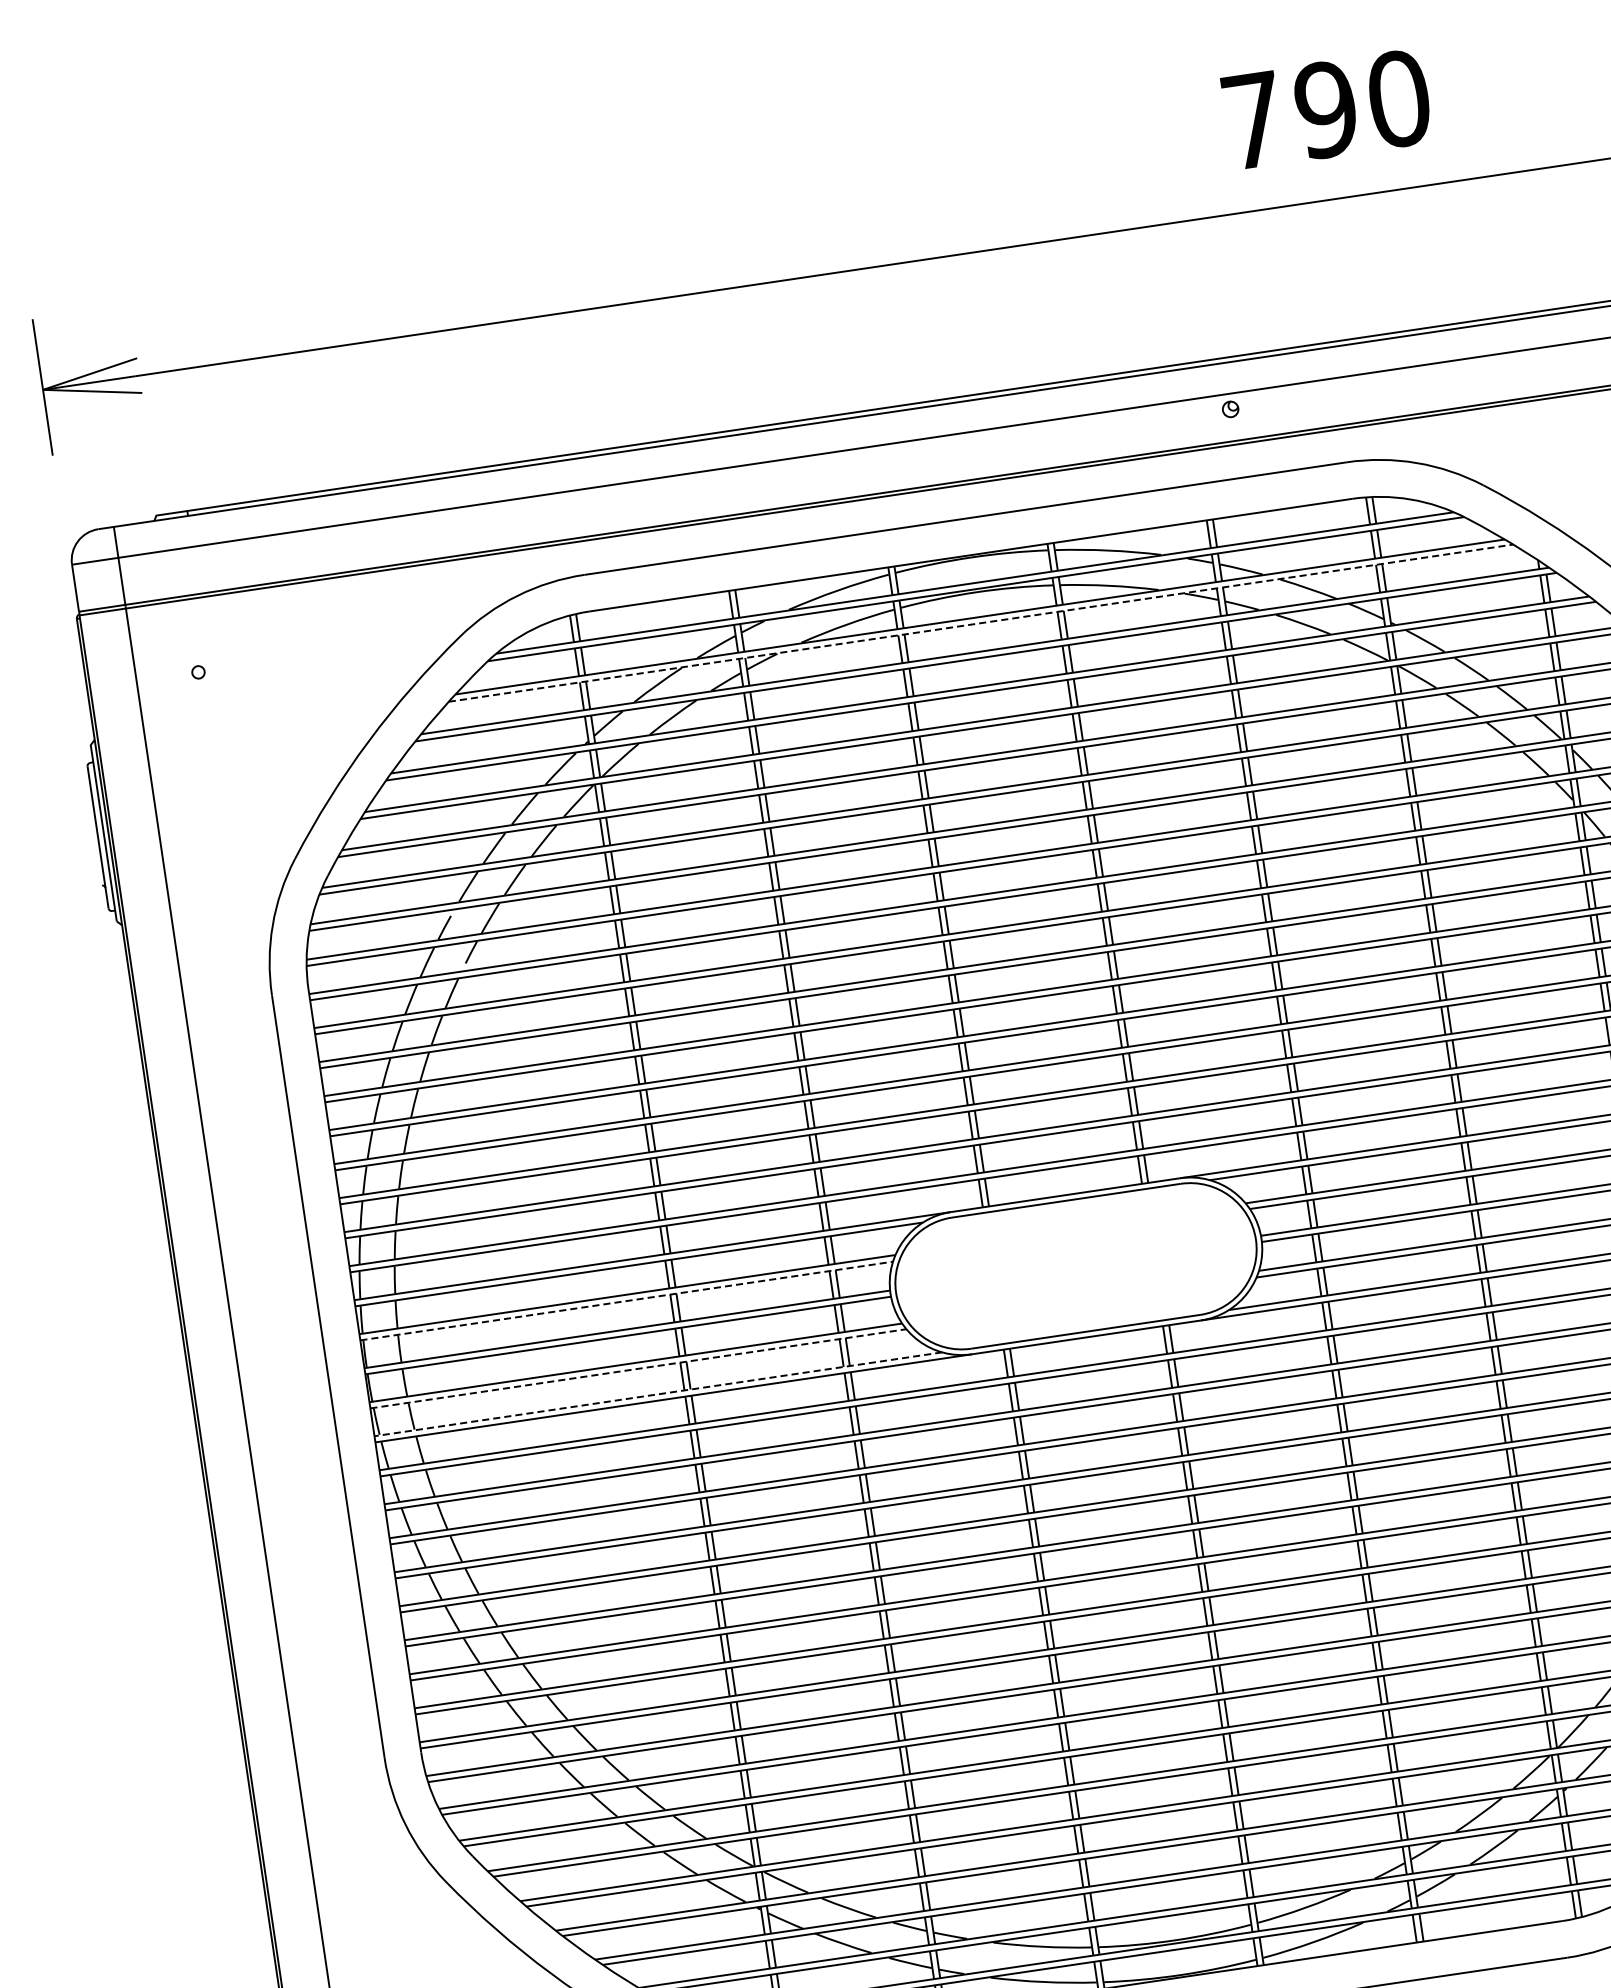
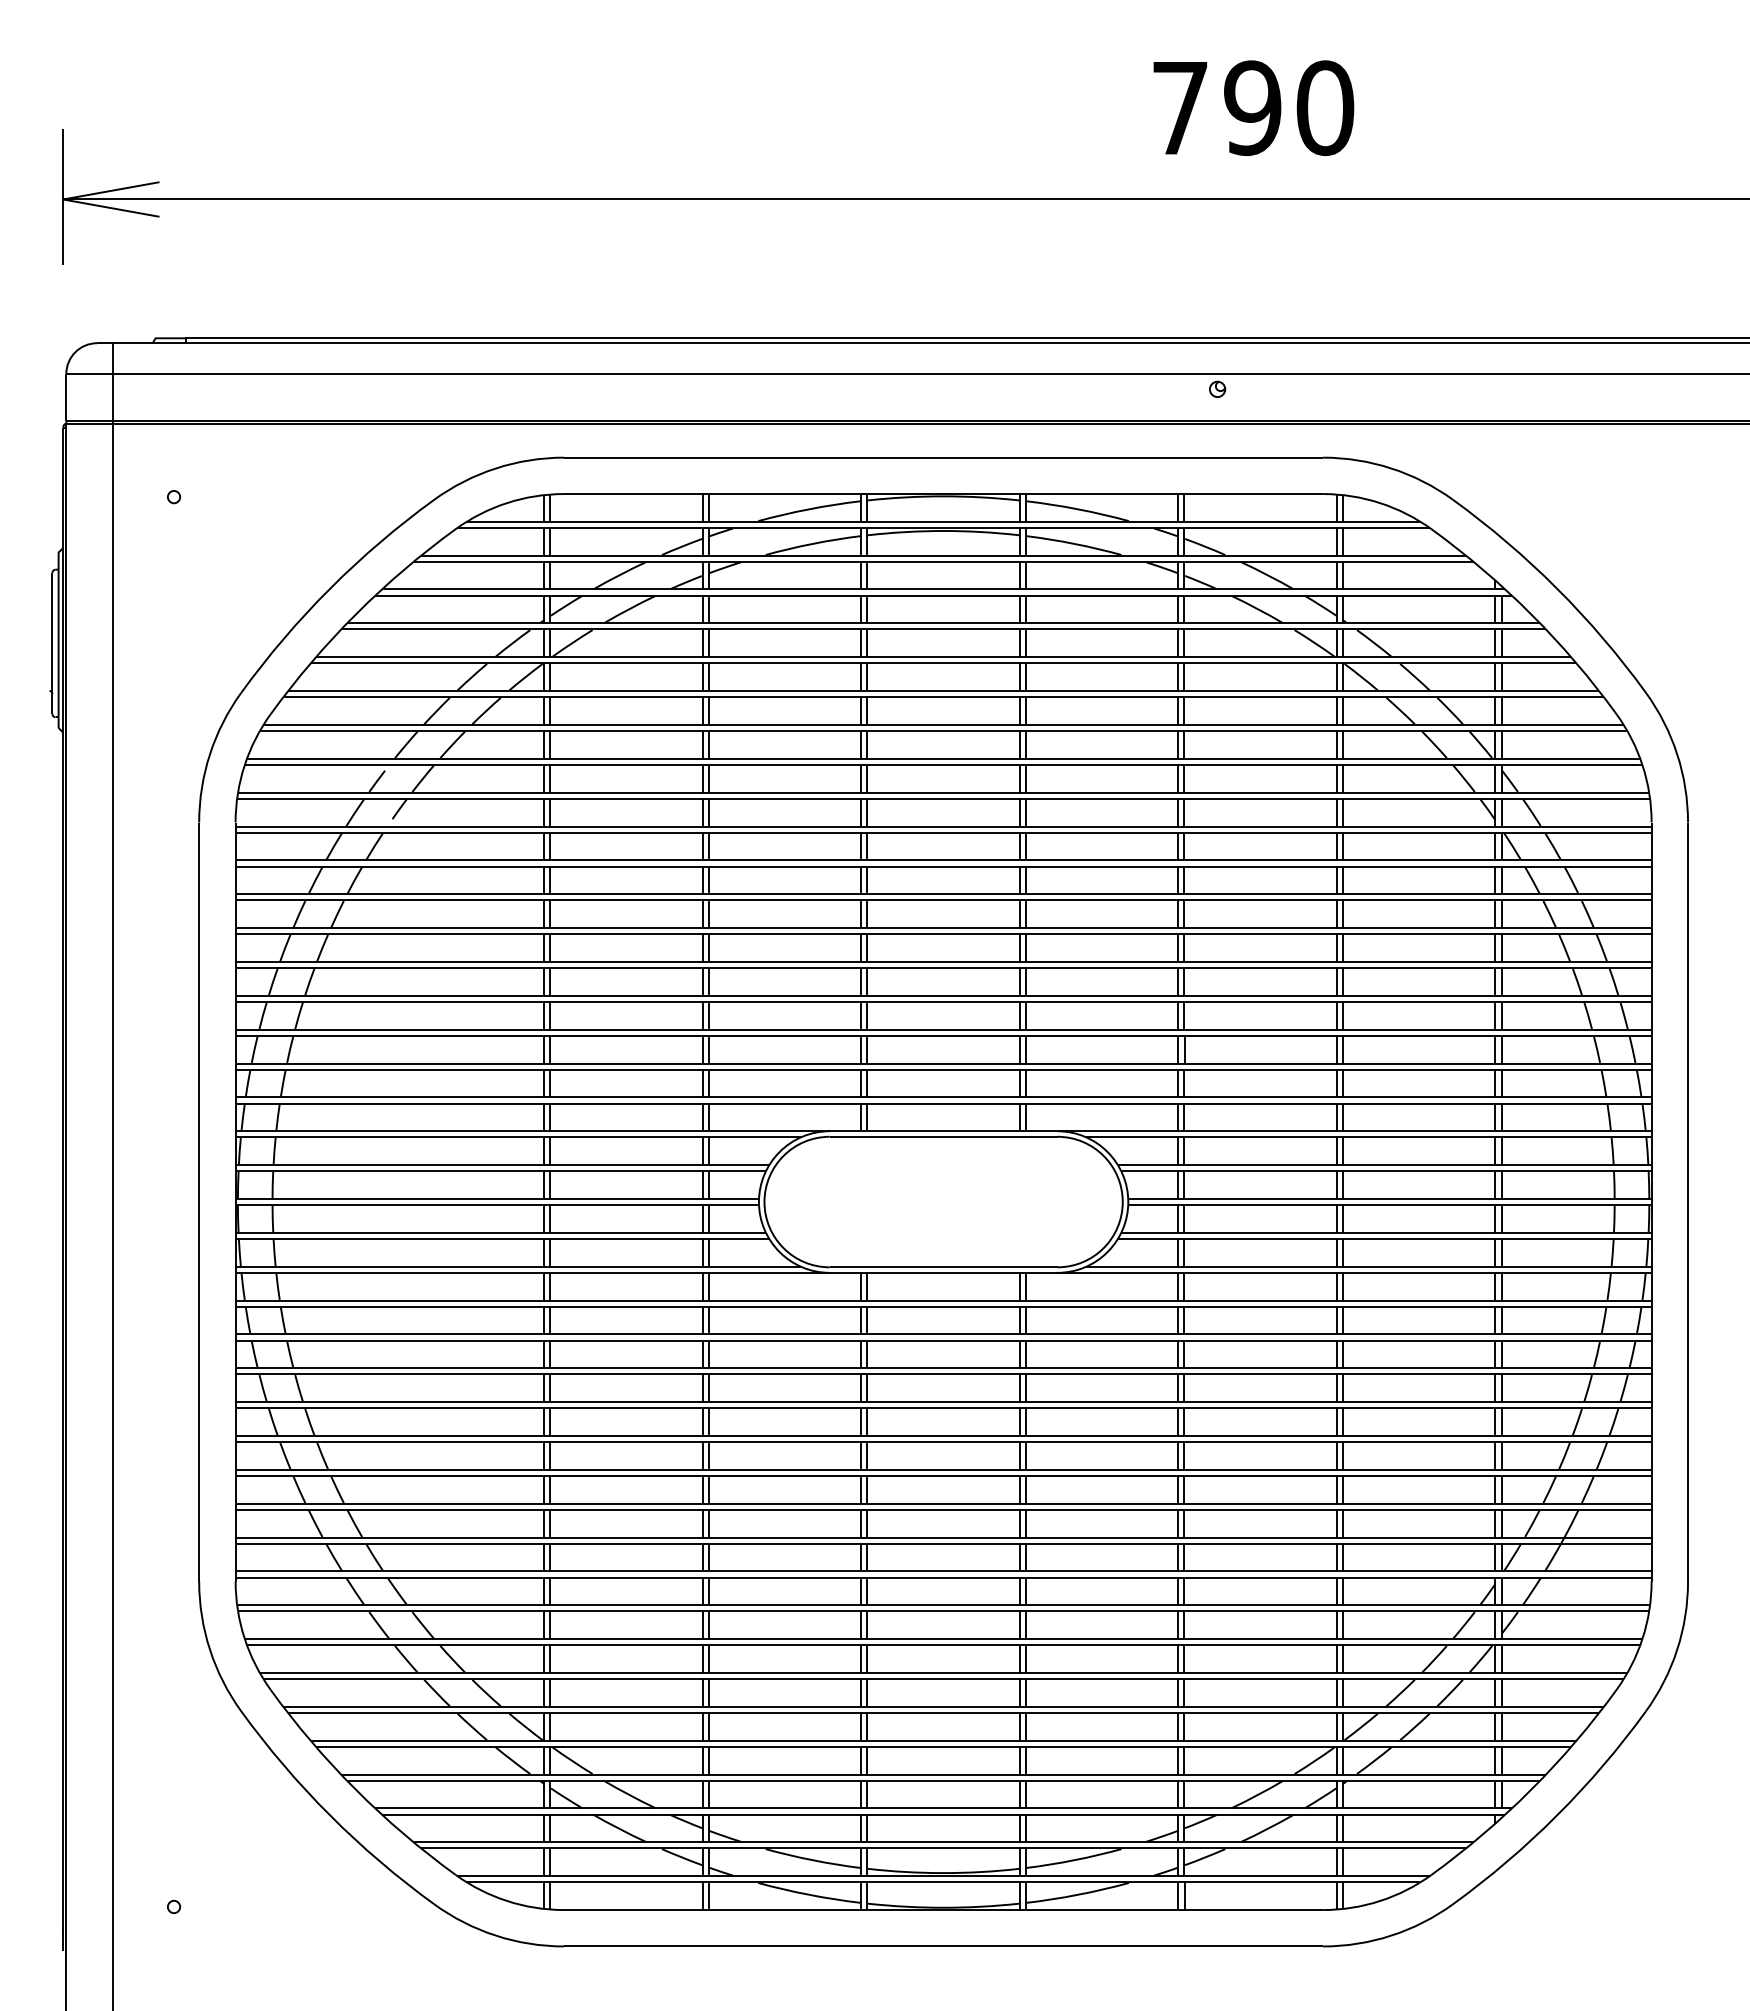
text: (1326, 108) -> (1253, 107), moved
line: (980, 622) -> (943, 561), dashed -> solid
line: (627, 1301) -> (501, 1171), dashed -> solid
line: (638, 1369) -> (502, 1239), dashed -> solid
line: (658, 1394) -> (518, 1266), dashed -> solid

